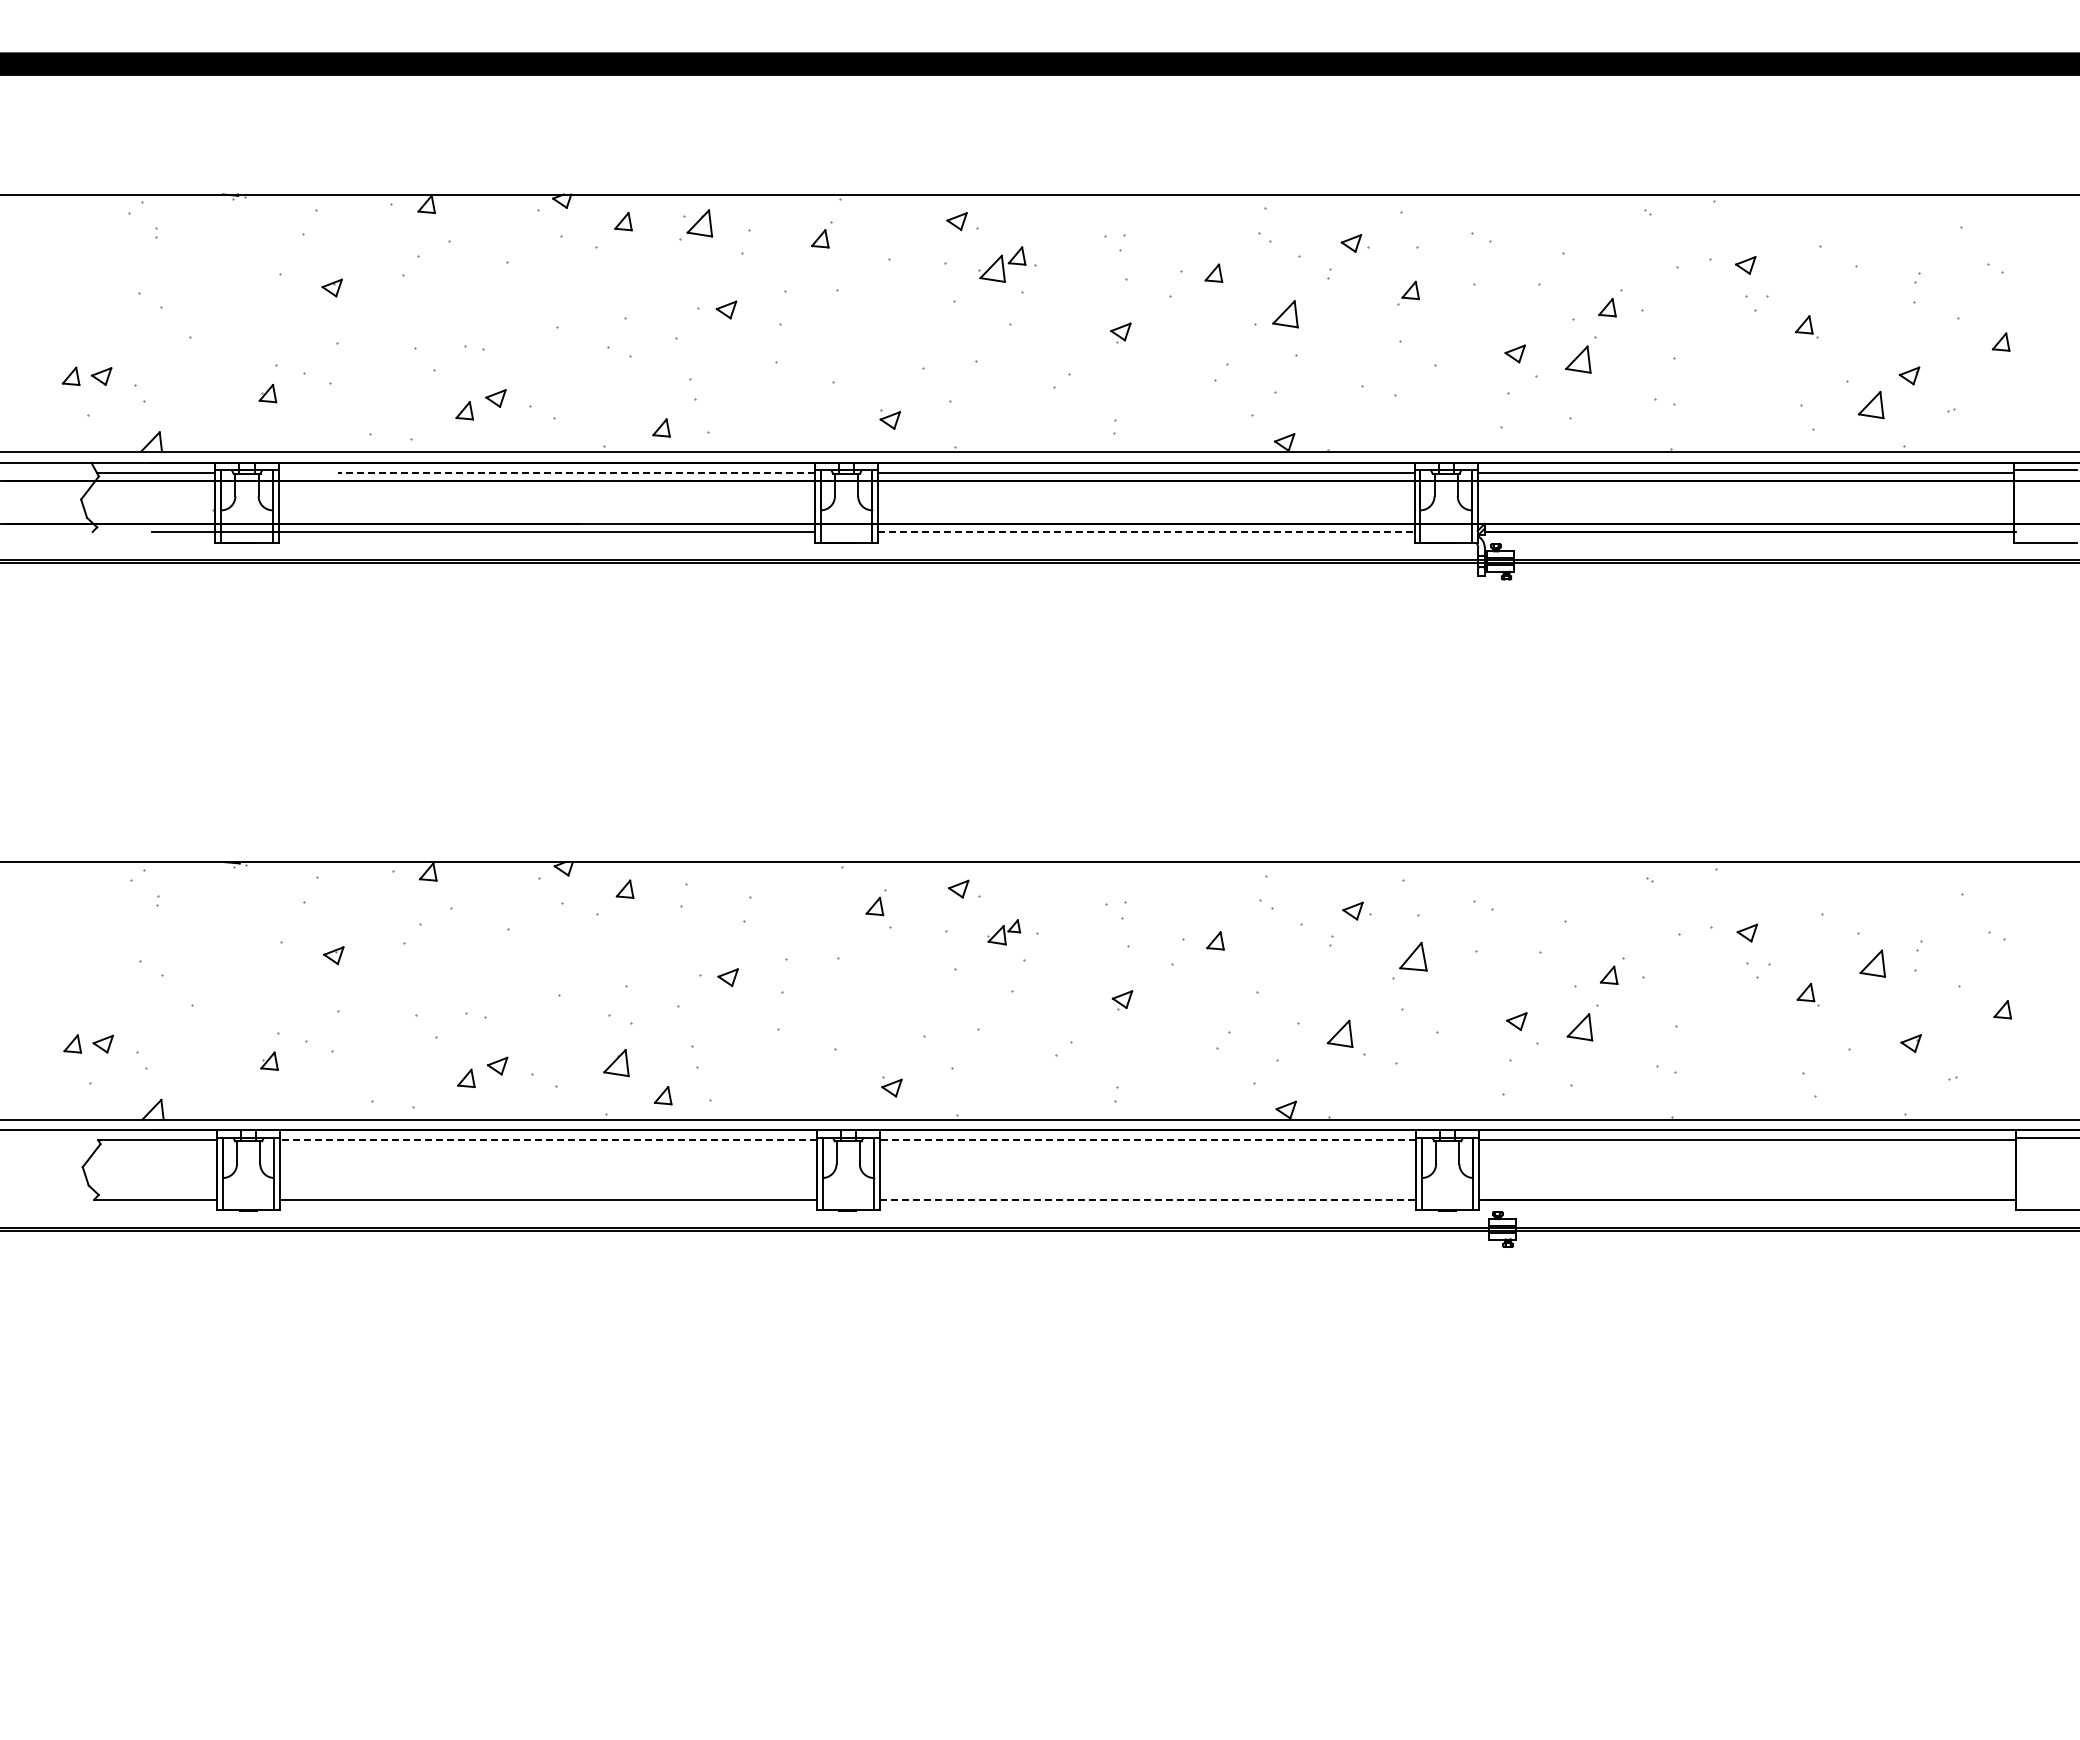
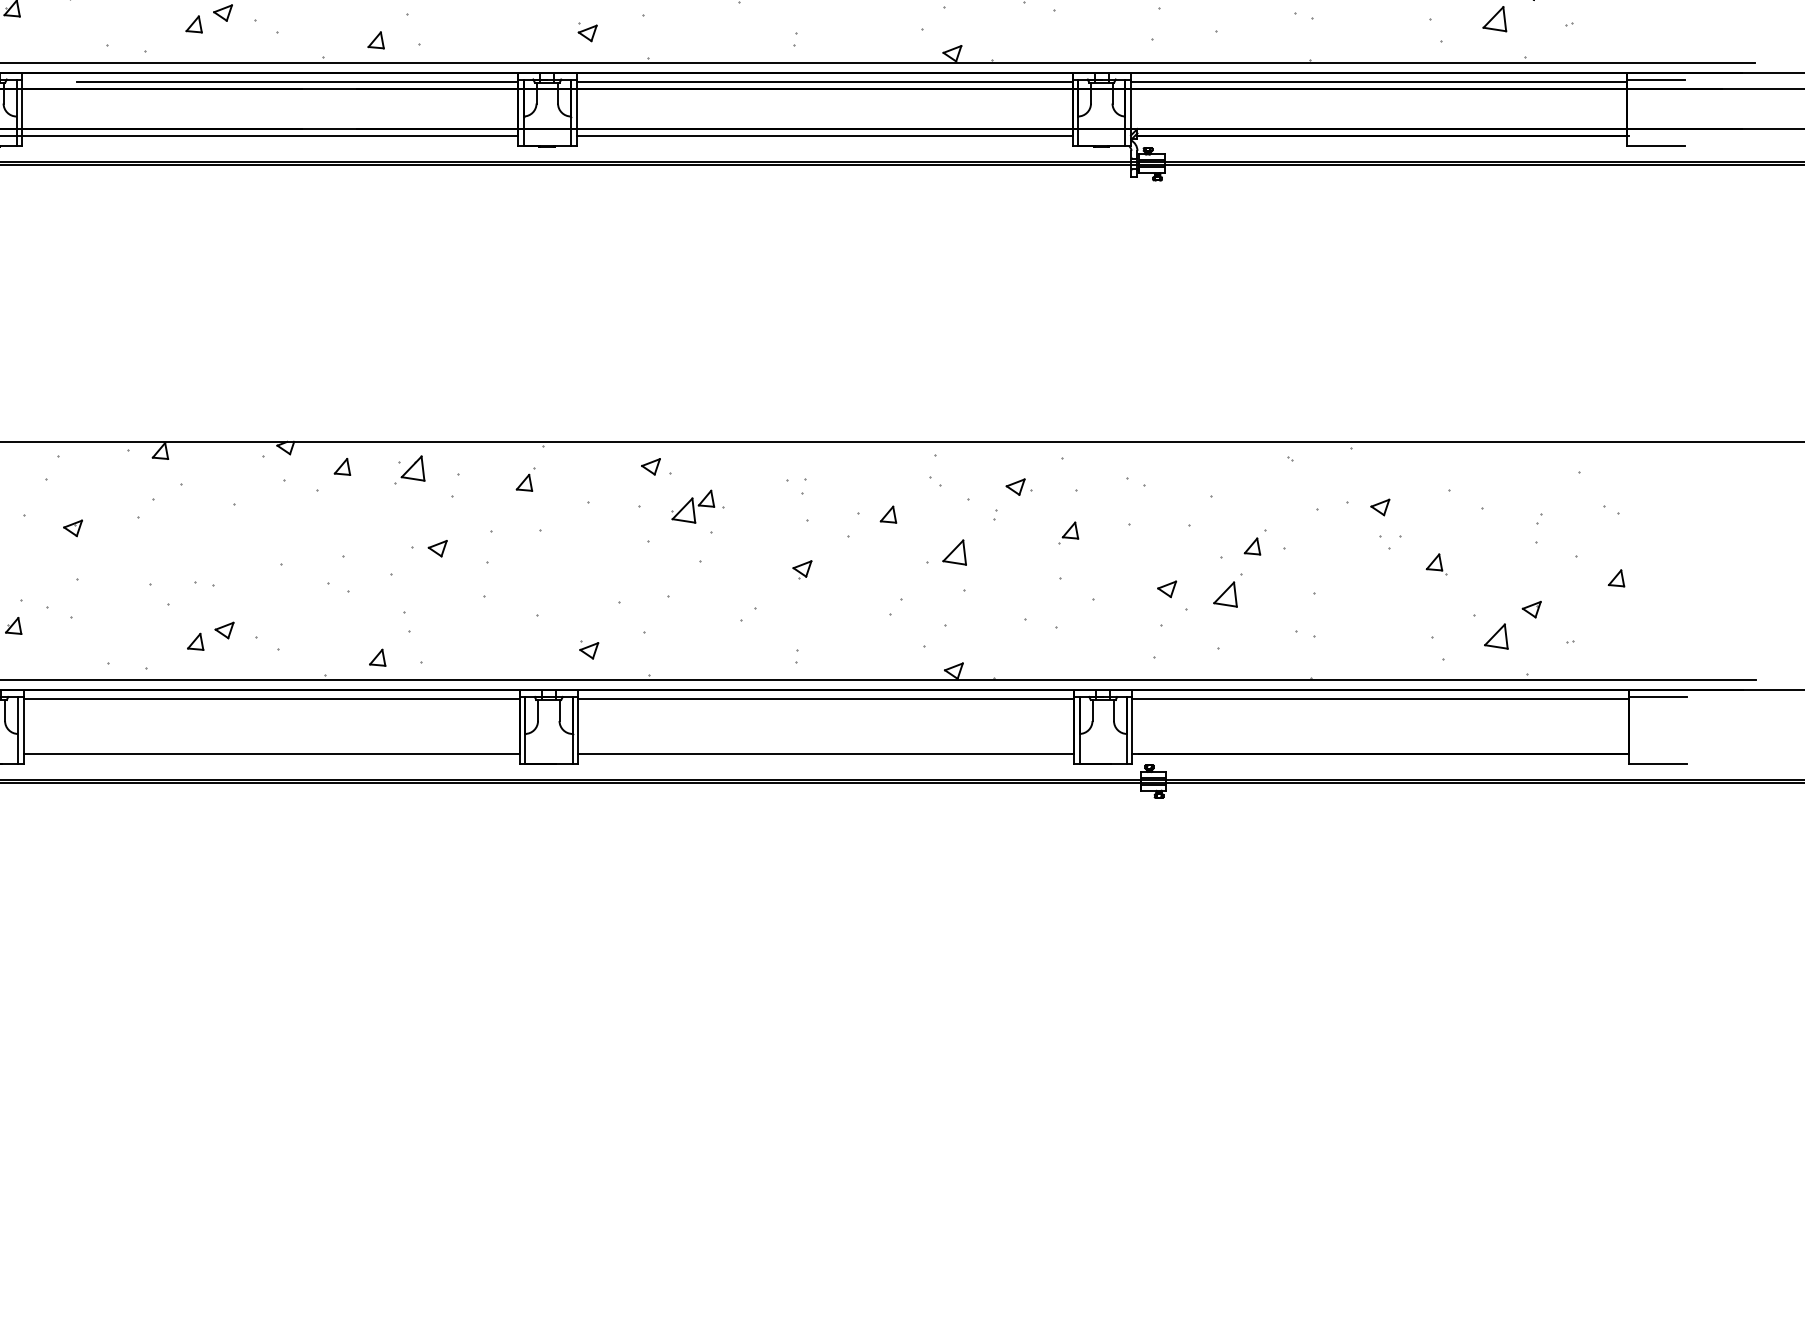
line: (576, 472) -> (297, 81), dashed -> solid
line: (1146, 531) -> (824, 136), dashed -> solid
part: (875, 902) -> (525, 479), moved
part: (1003, 932) -> (692, 506), size x1.43
part: (1410, 960) -> (1068, 532), size x0.62
part: (1872, 963) -> (1496, 636), moved
part: (1339, 1033) -> (954, 552), moved
part: (616, 1063) -> (413, 469), moved
line: (547, 1140) -> (270, 699), dashed -> solid
line: (1147, 1140) -> (825, 699), dashed -> solid
line: (1148, 1199) -> (826, 753), dashed -> solid

